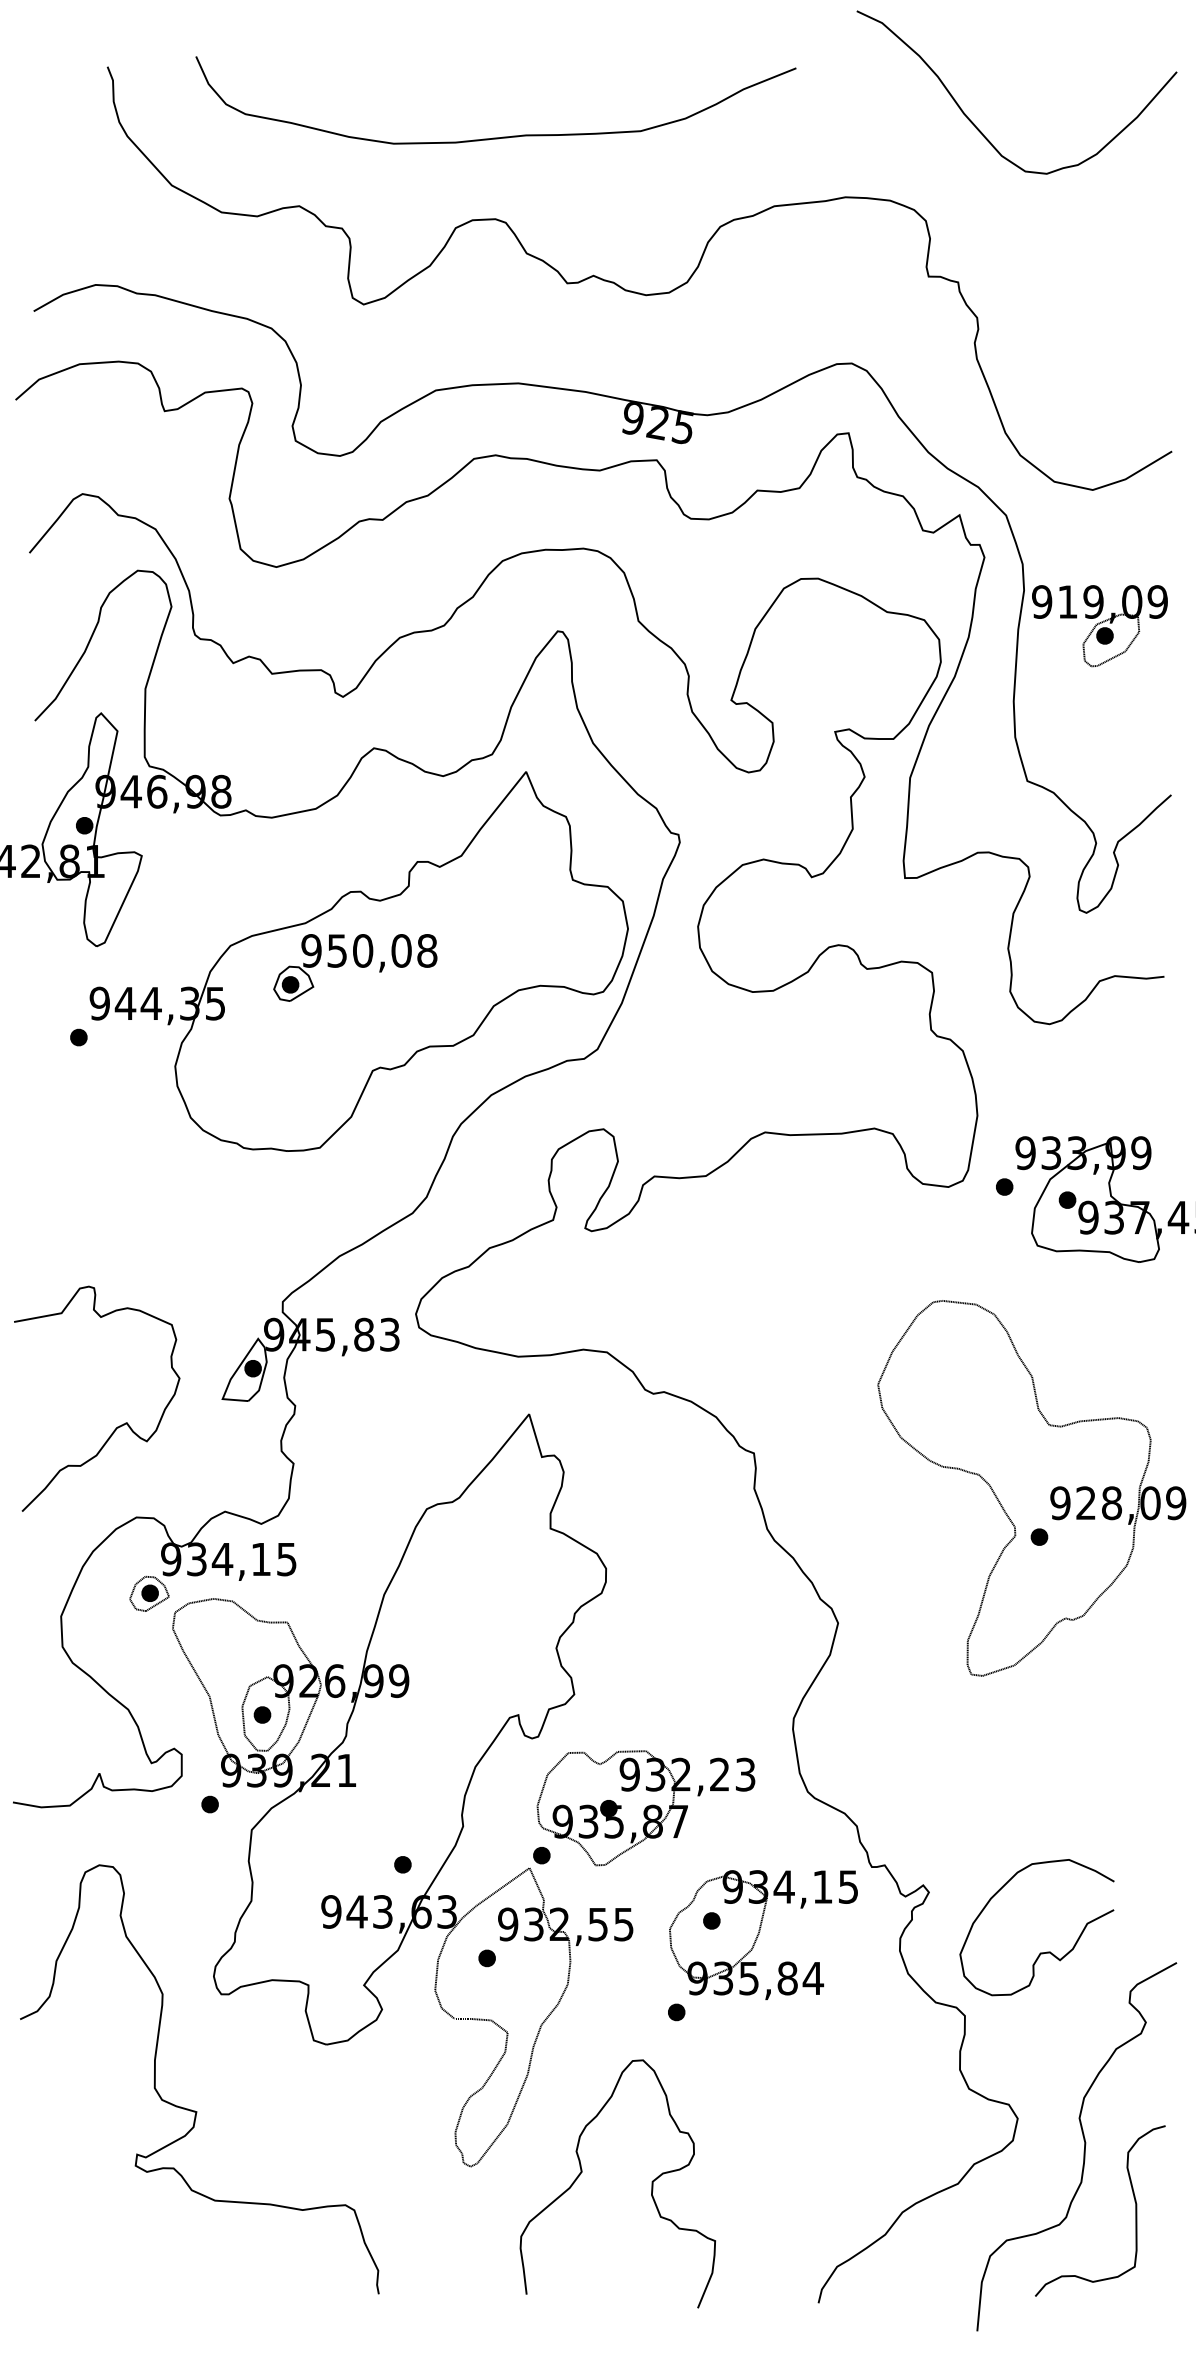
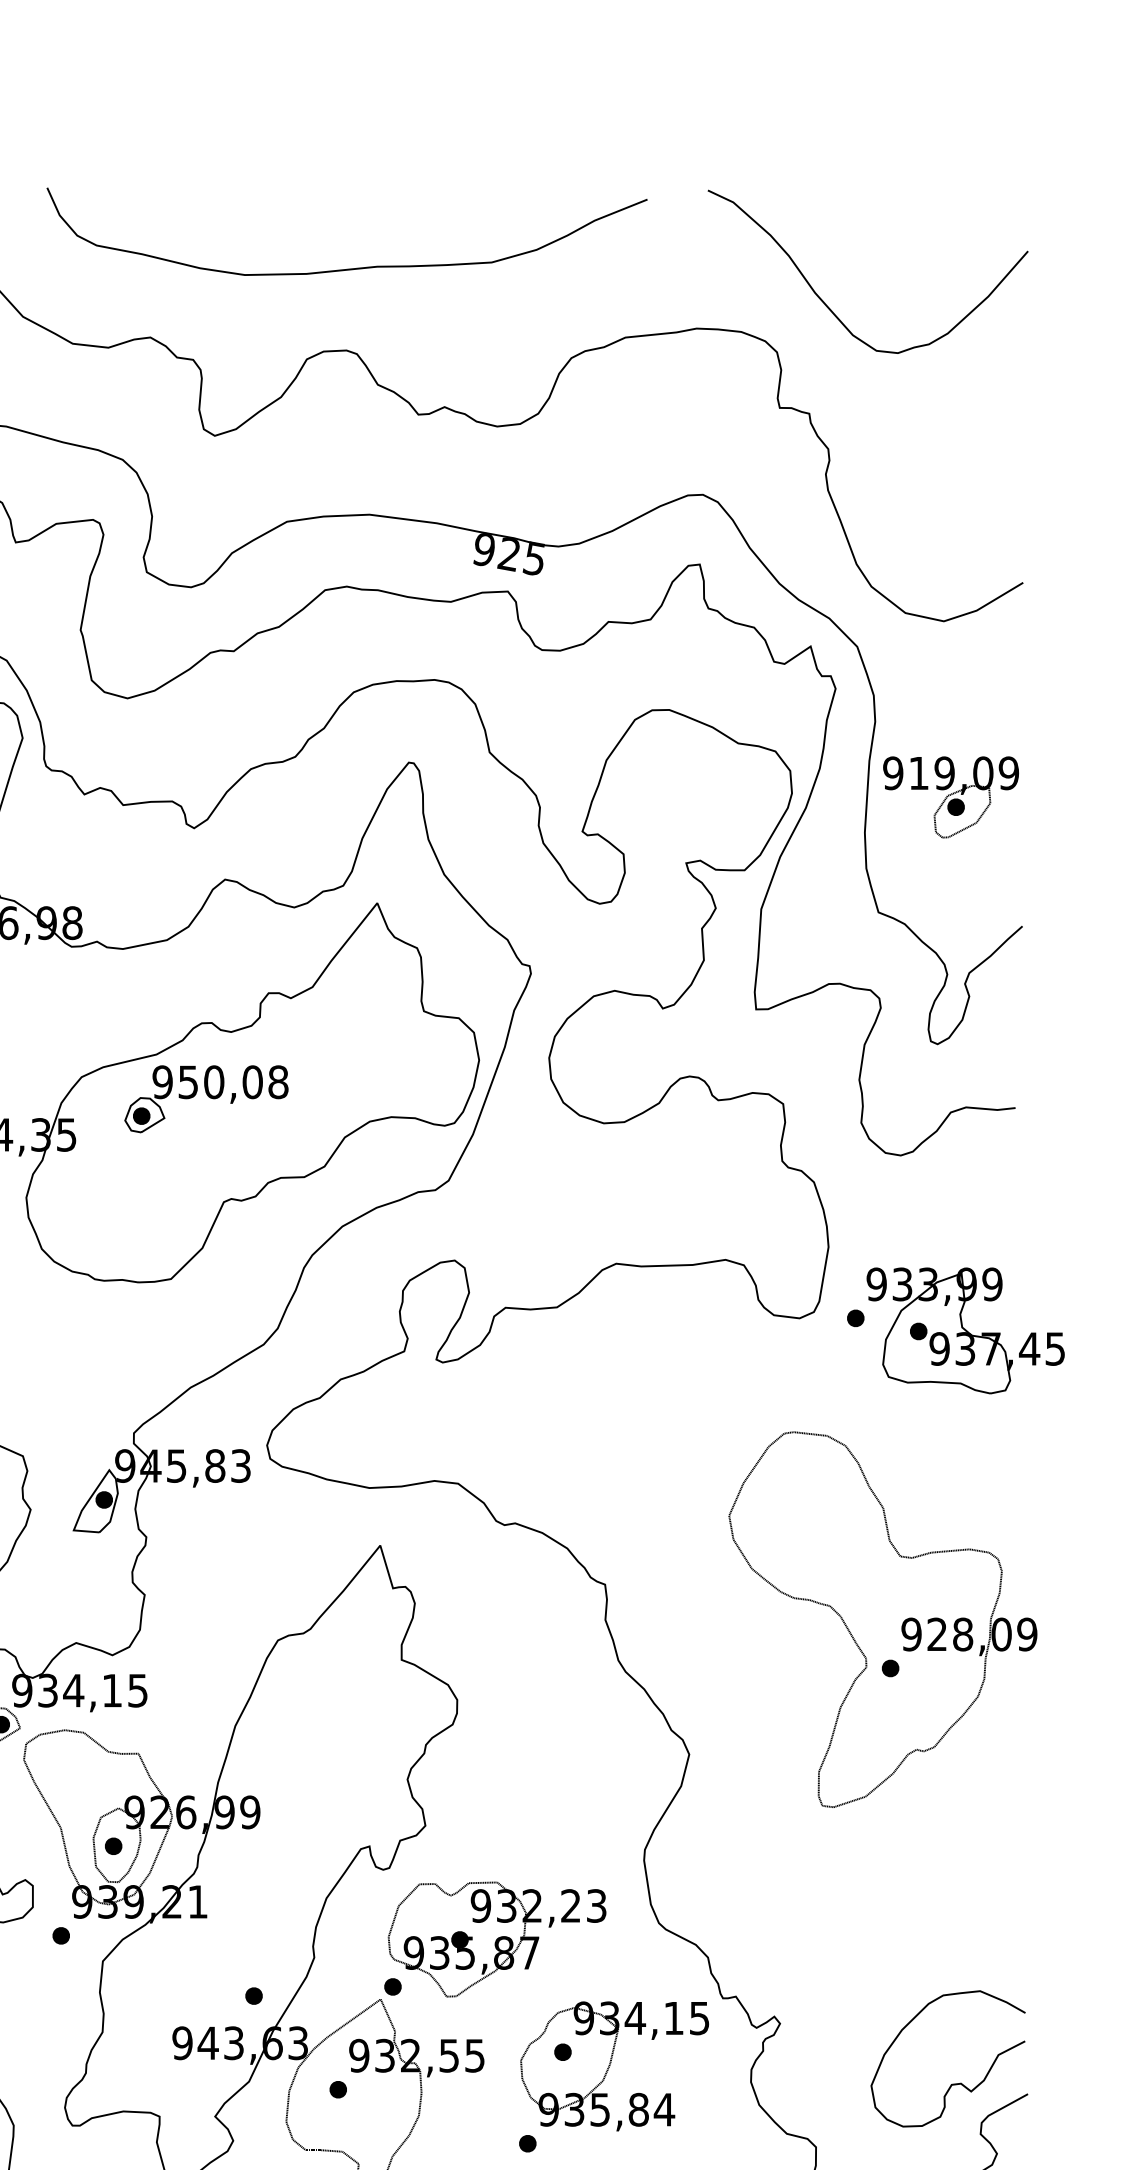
curve: (974, 123) -> (825, 302), moved
part: (1099, 626) -> (950, 797), moved
curve: (1040, 1952) -> (951, 2083), moved

